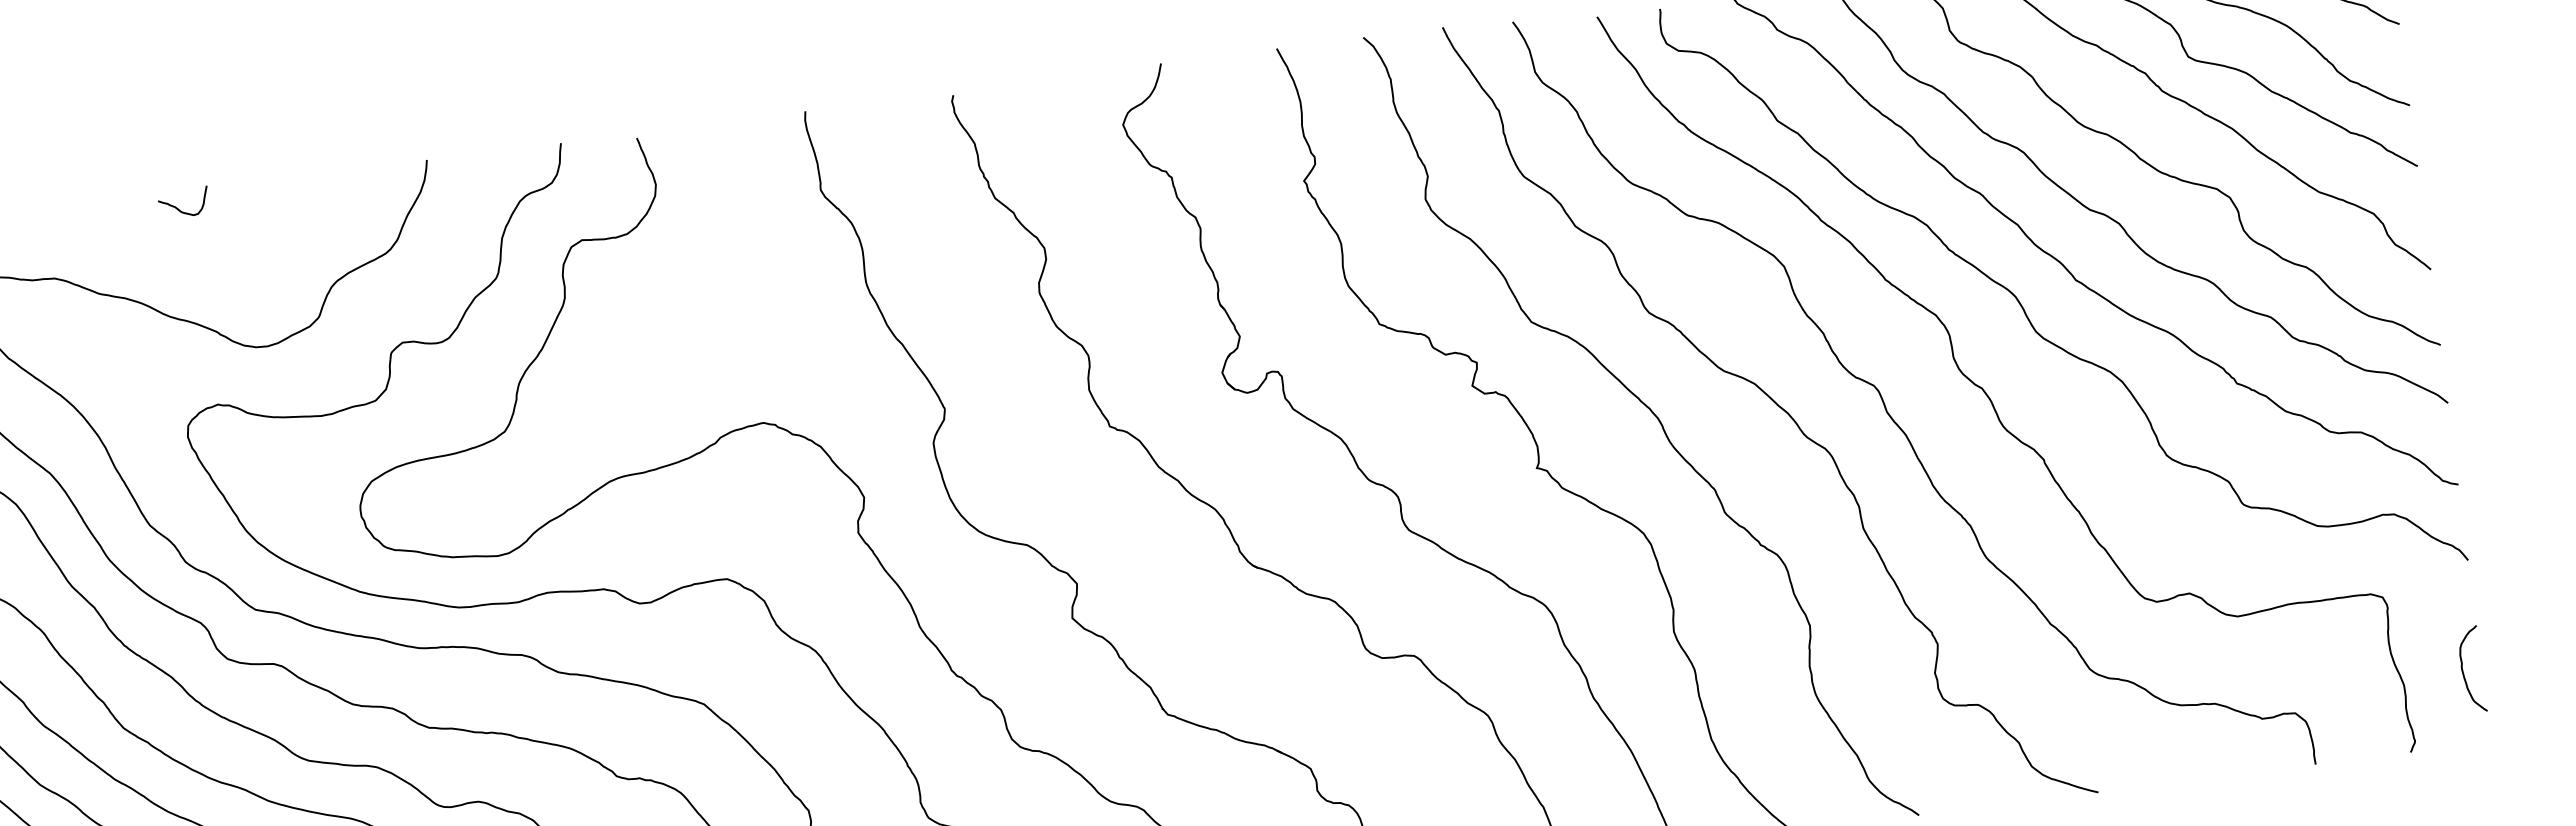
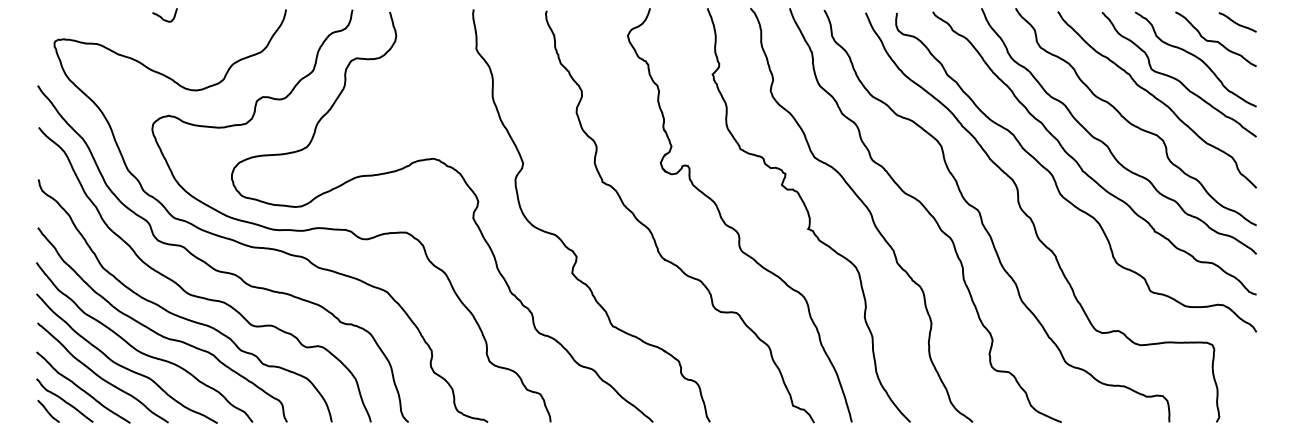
curve: (2463, 670) -> (1247, 385), removed

